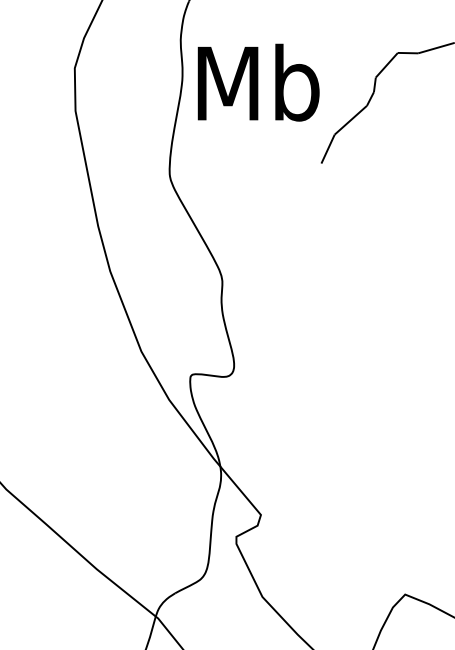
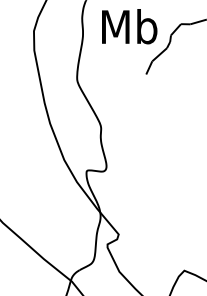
text: (258, 82) -> (129, 26), moved

